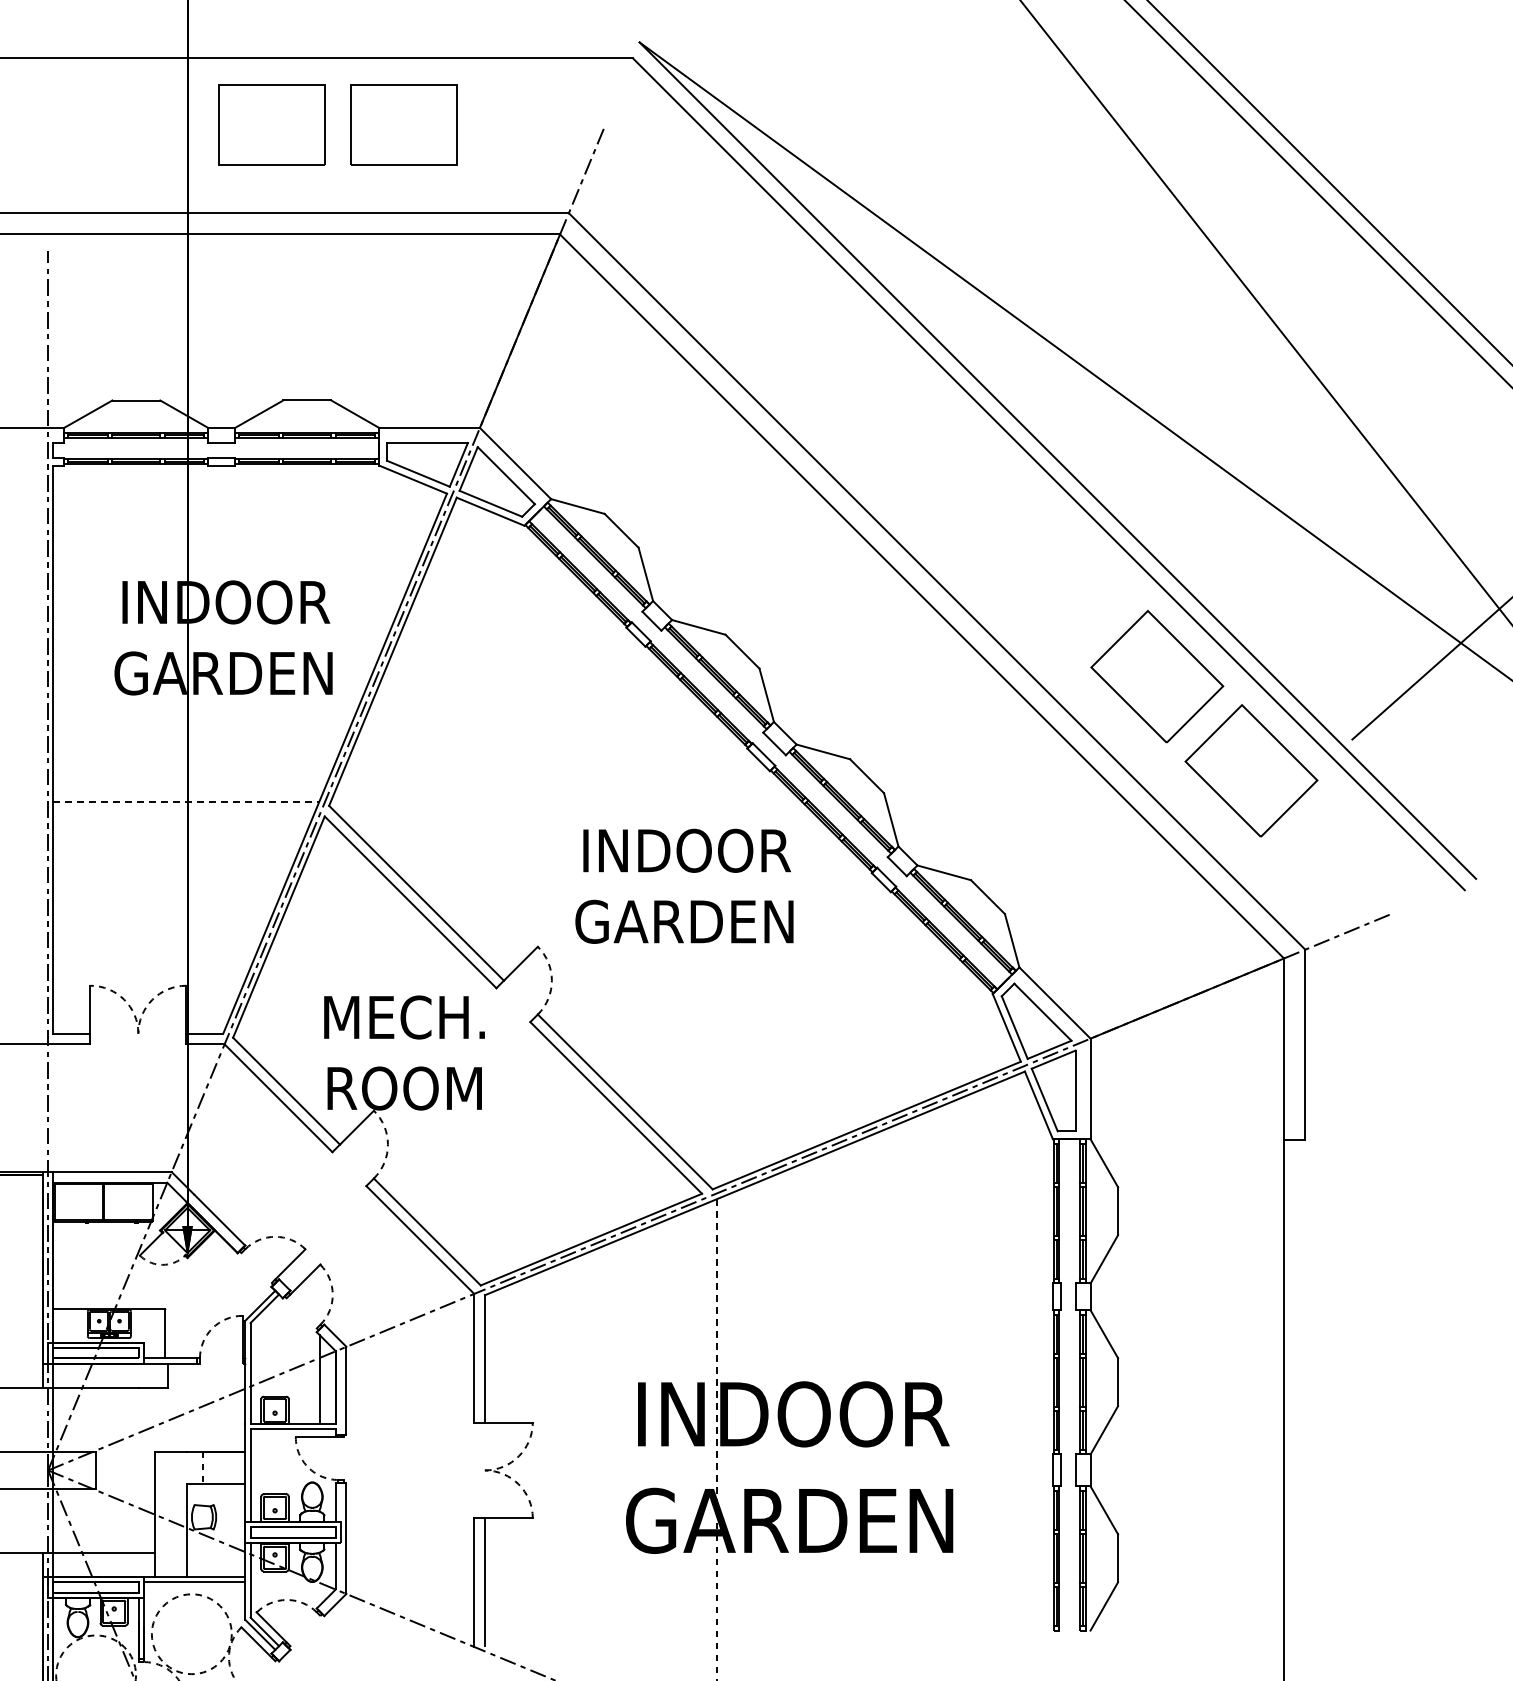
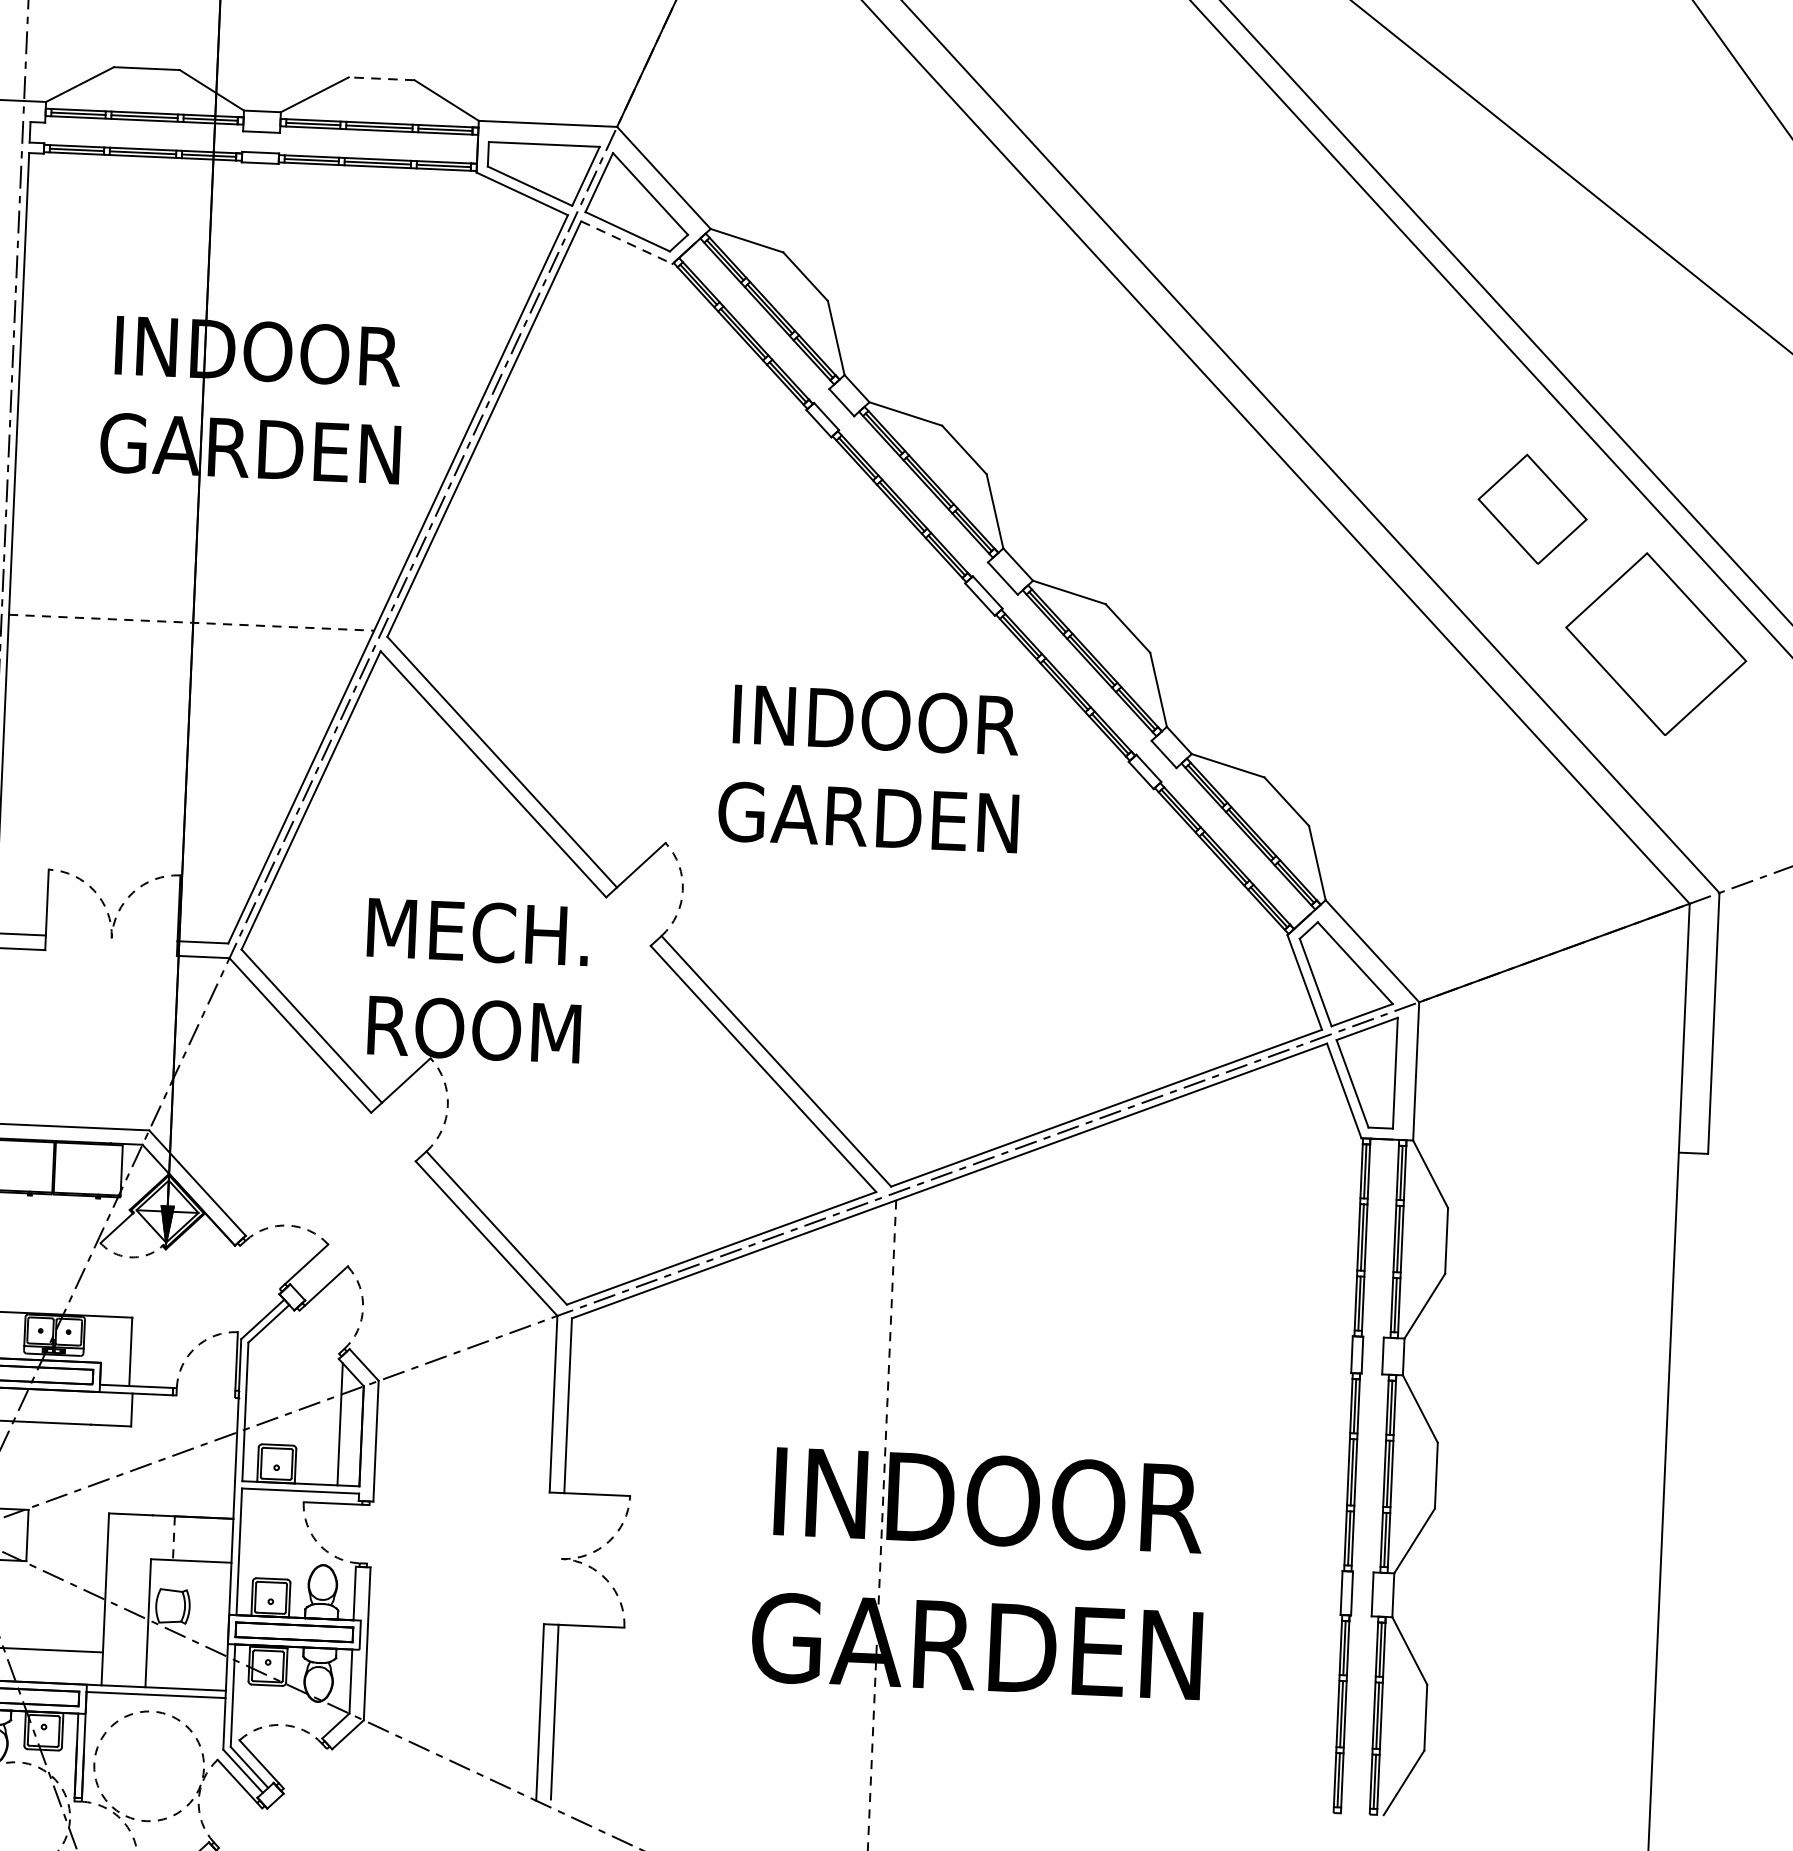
line: (307, 400) -> (381, 78), solid -> dashed
line: (490, 511) -> (626, 242), solid -> dashed
part: (1157, 676) -> (1532, 508), size x0.6

